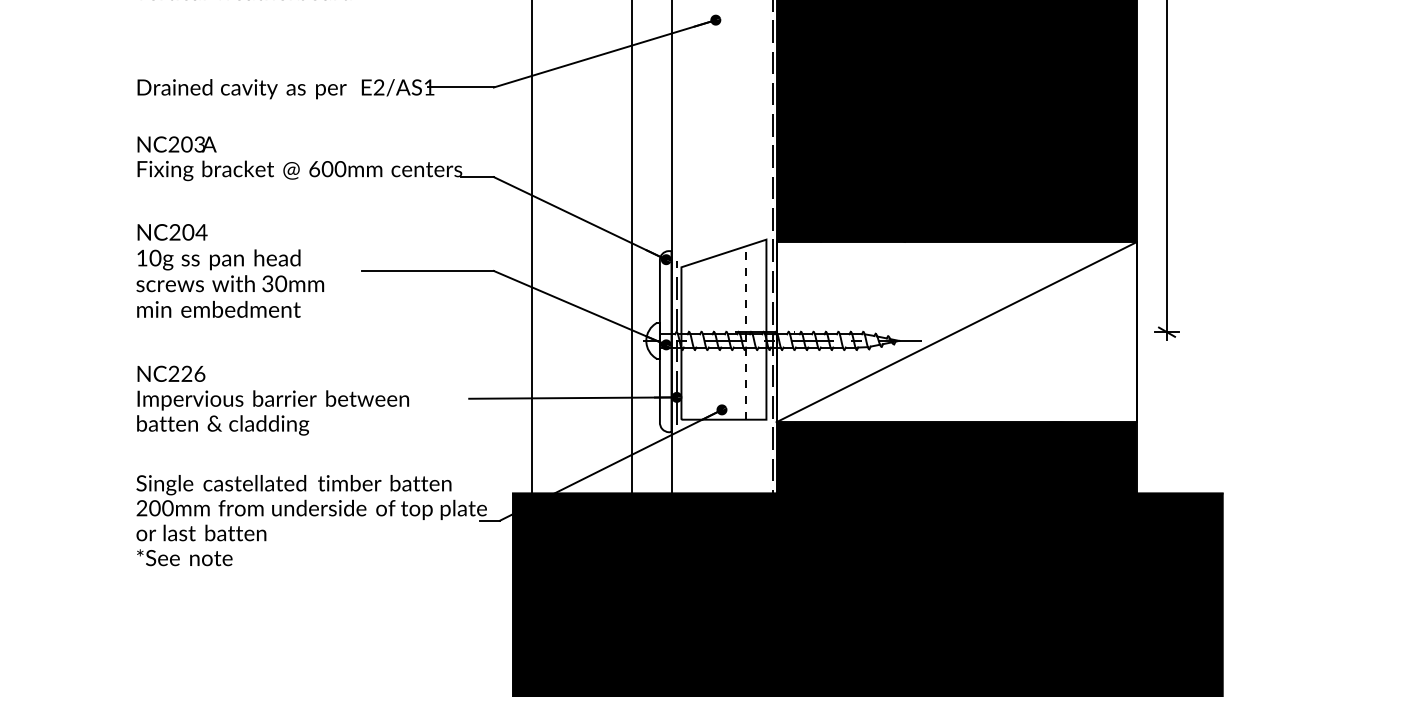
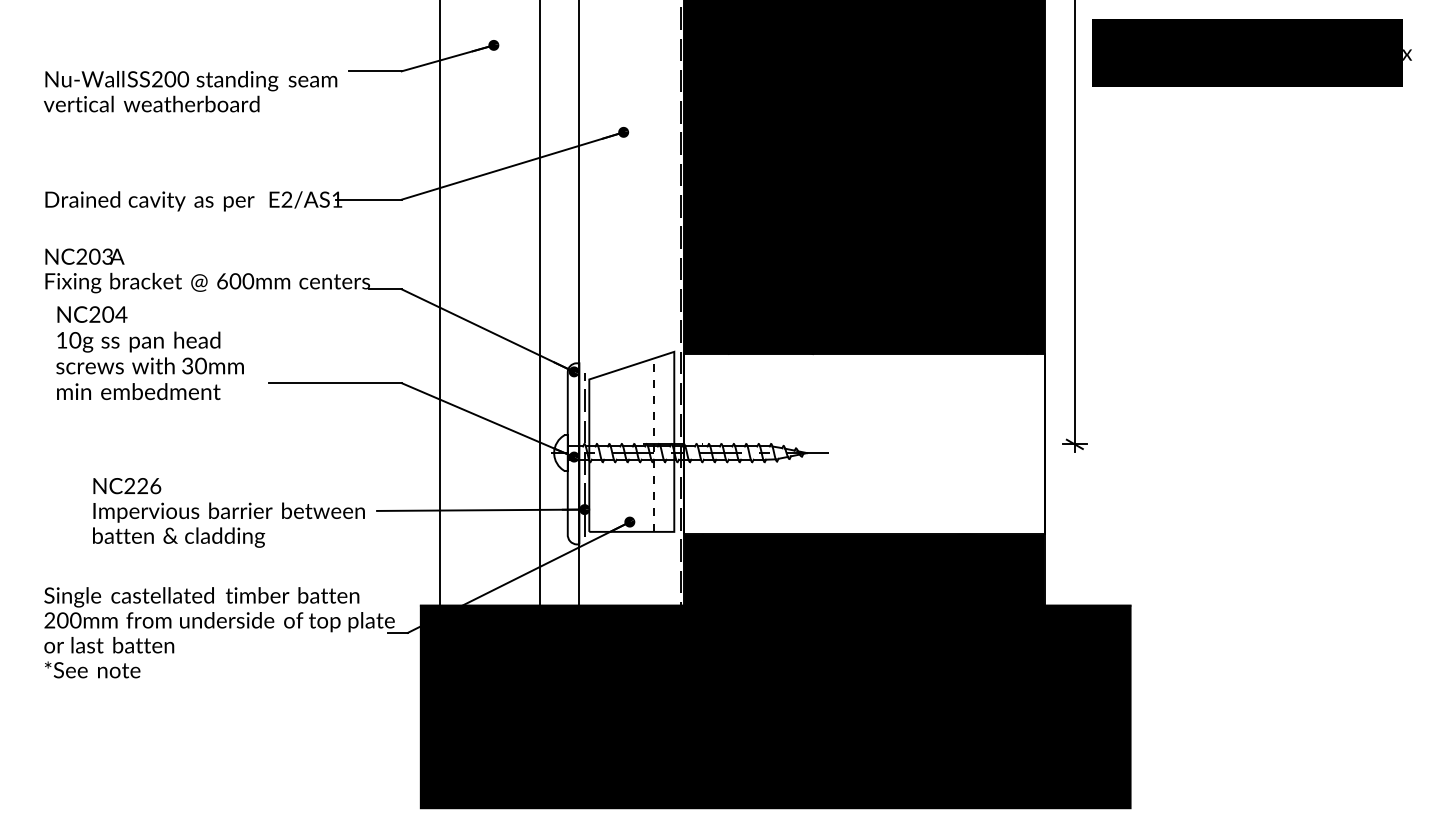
text: (229, 271) -> (149, 353), moved
line: (956, 332) -> (864, 444), removed
text: (272, 400) -> (228, 512), moved

